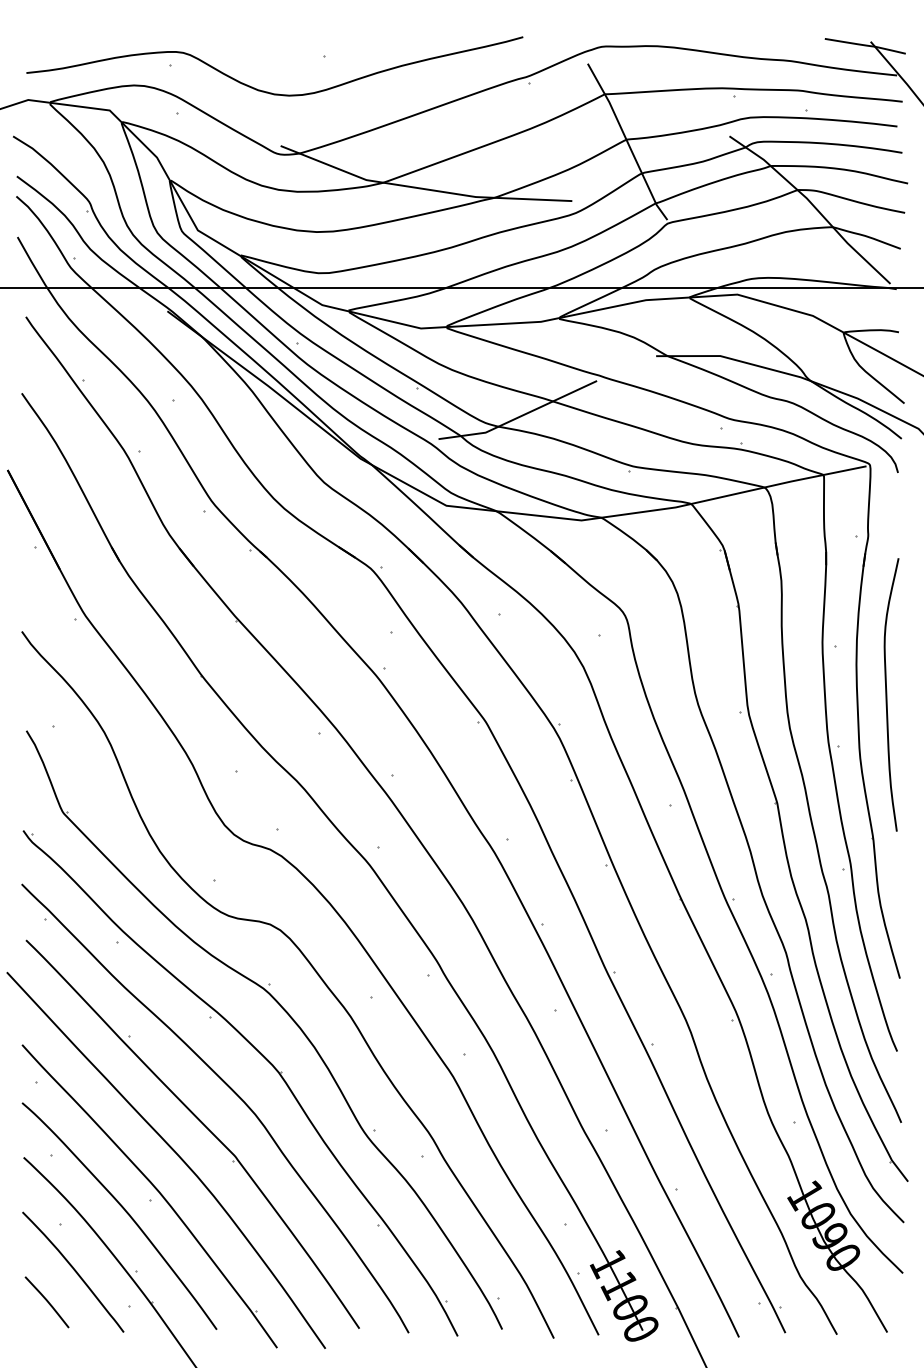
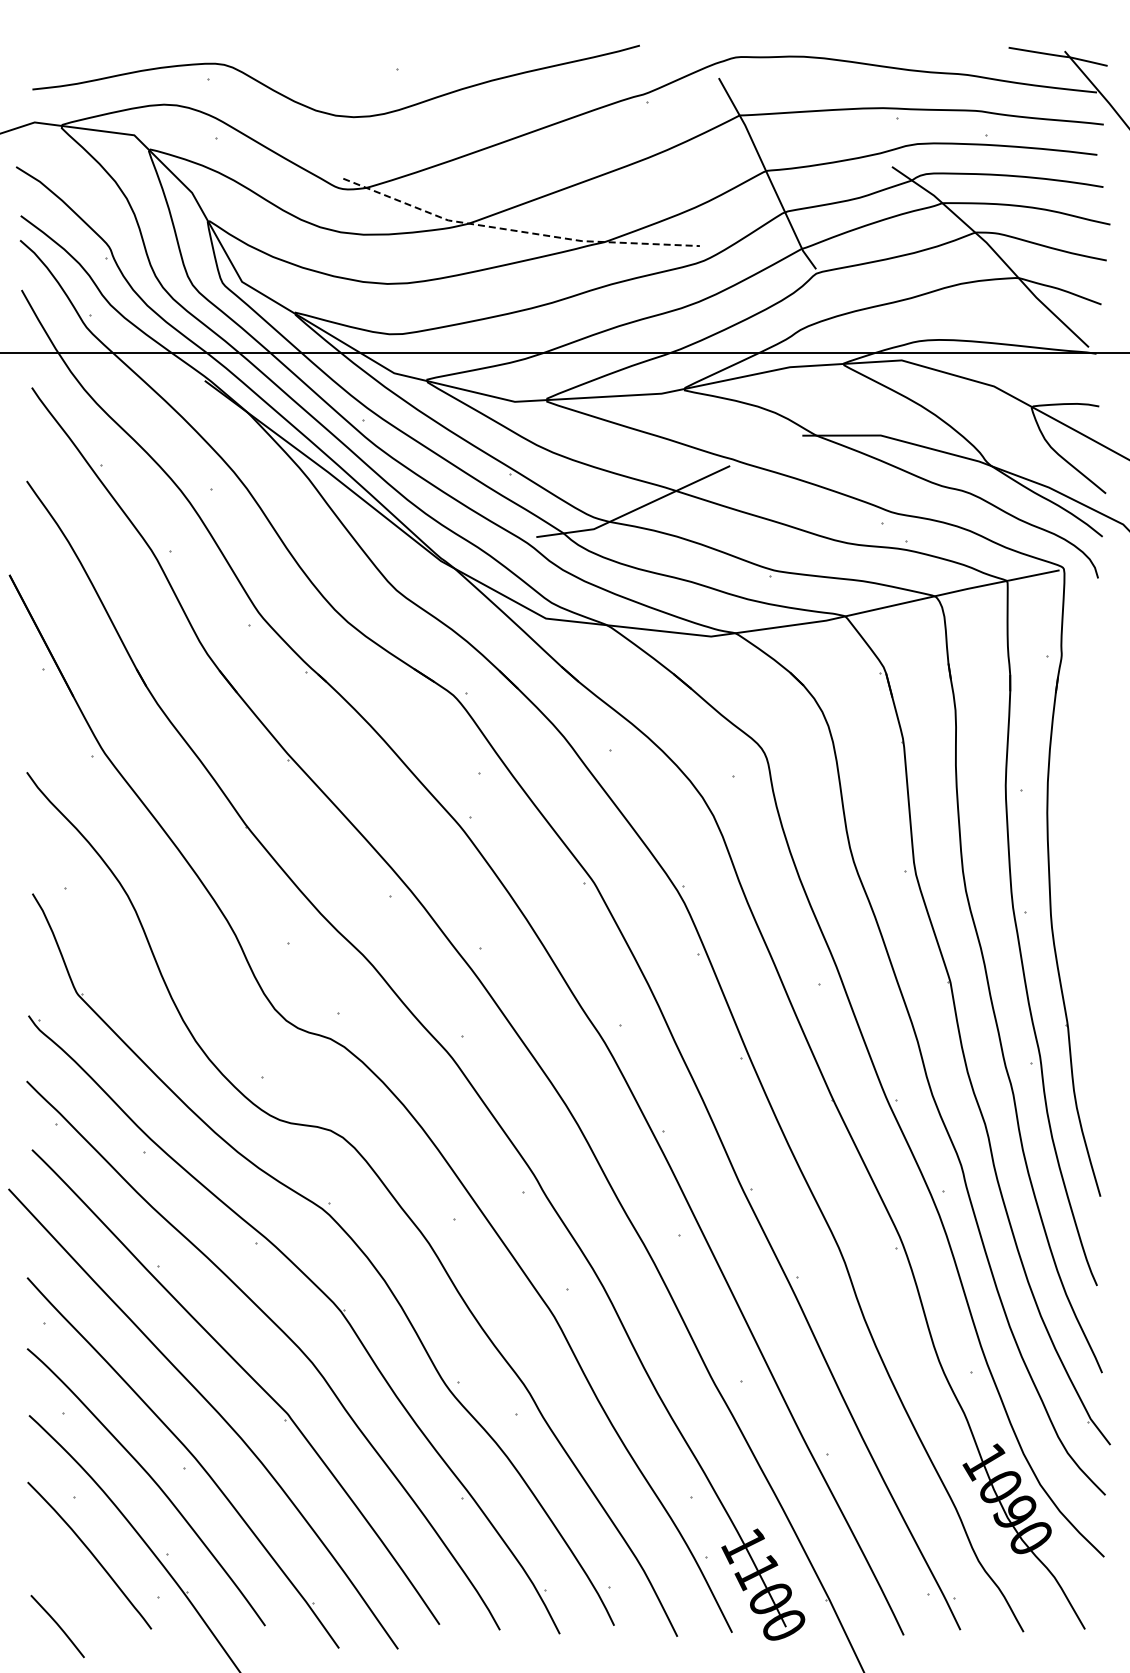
line: (423, 189) -> (518, 231), solid -> dashed
curve: (886, 694) -> (1084, 849), removed
curve: (46, 1301) -> (57, 1625), moved

